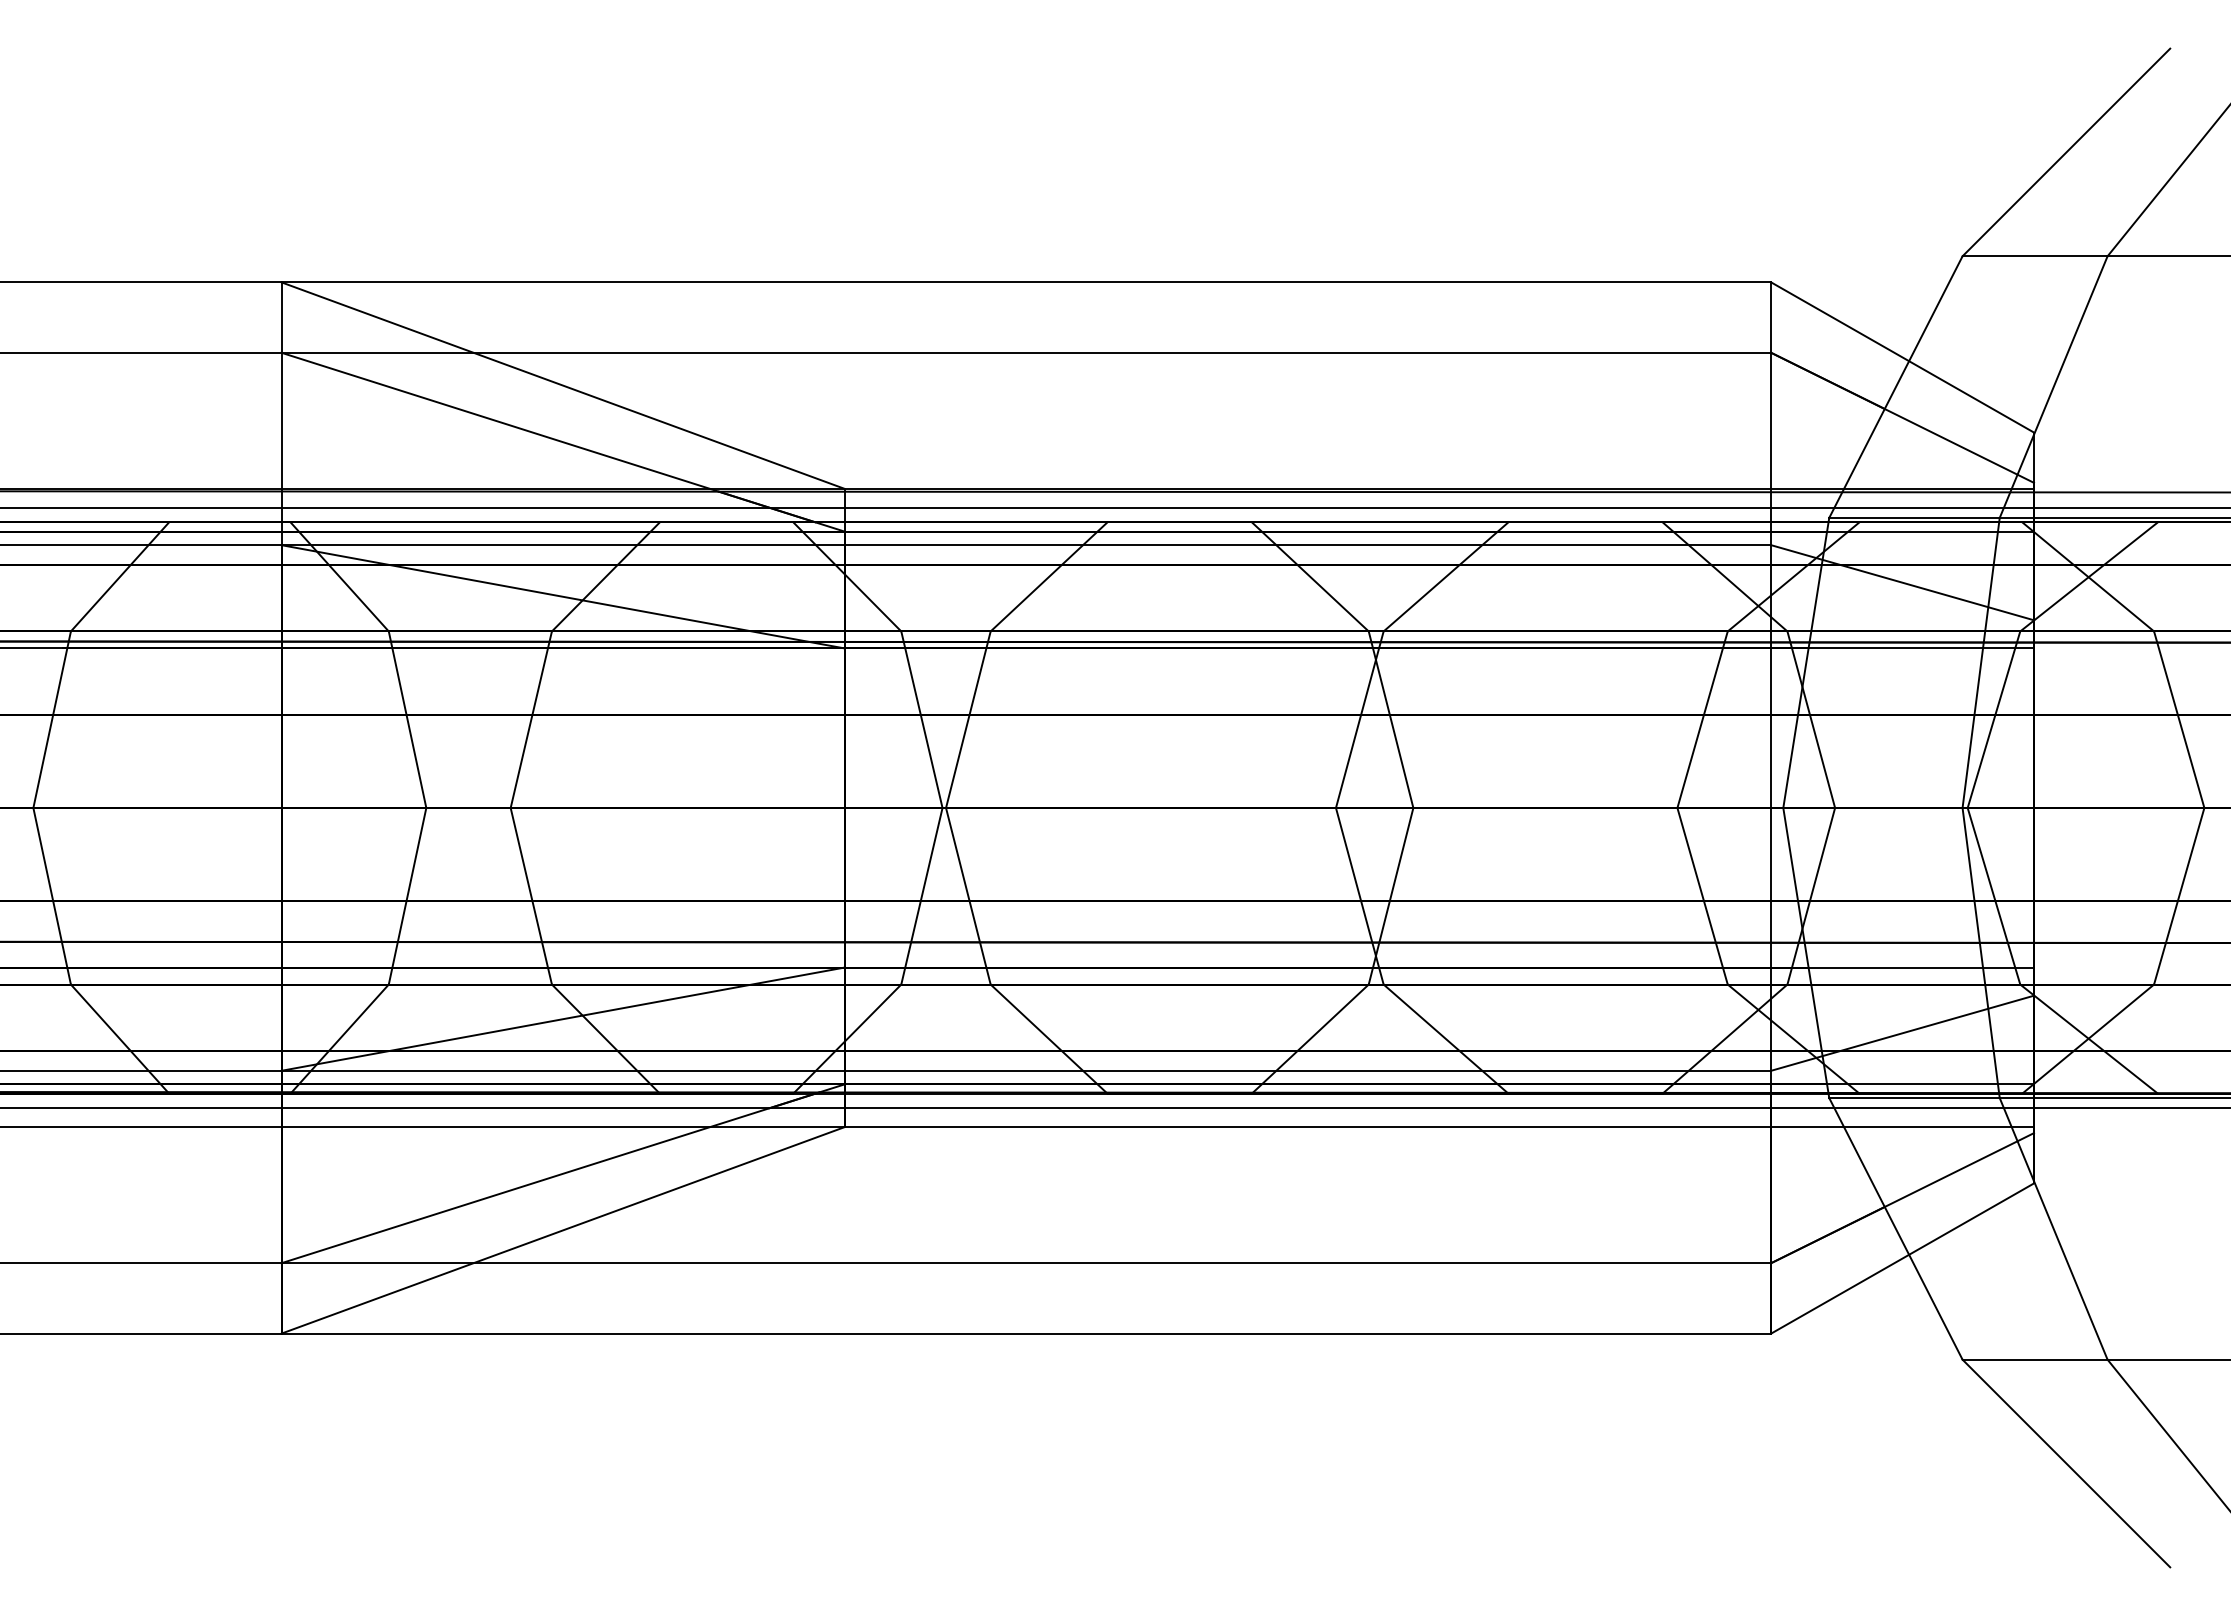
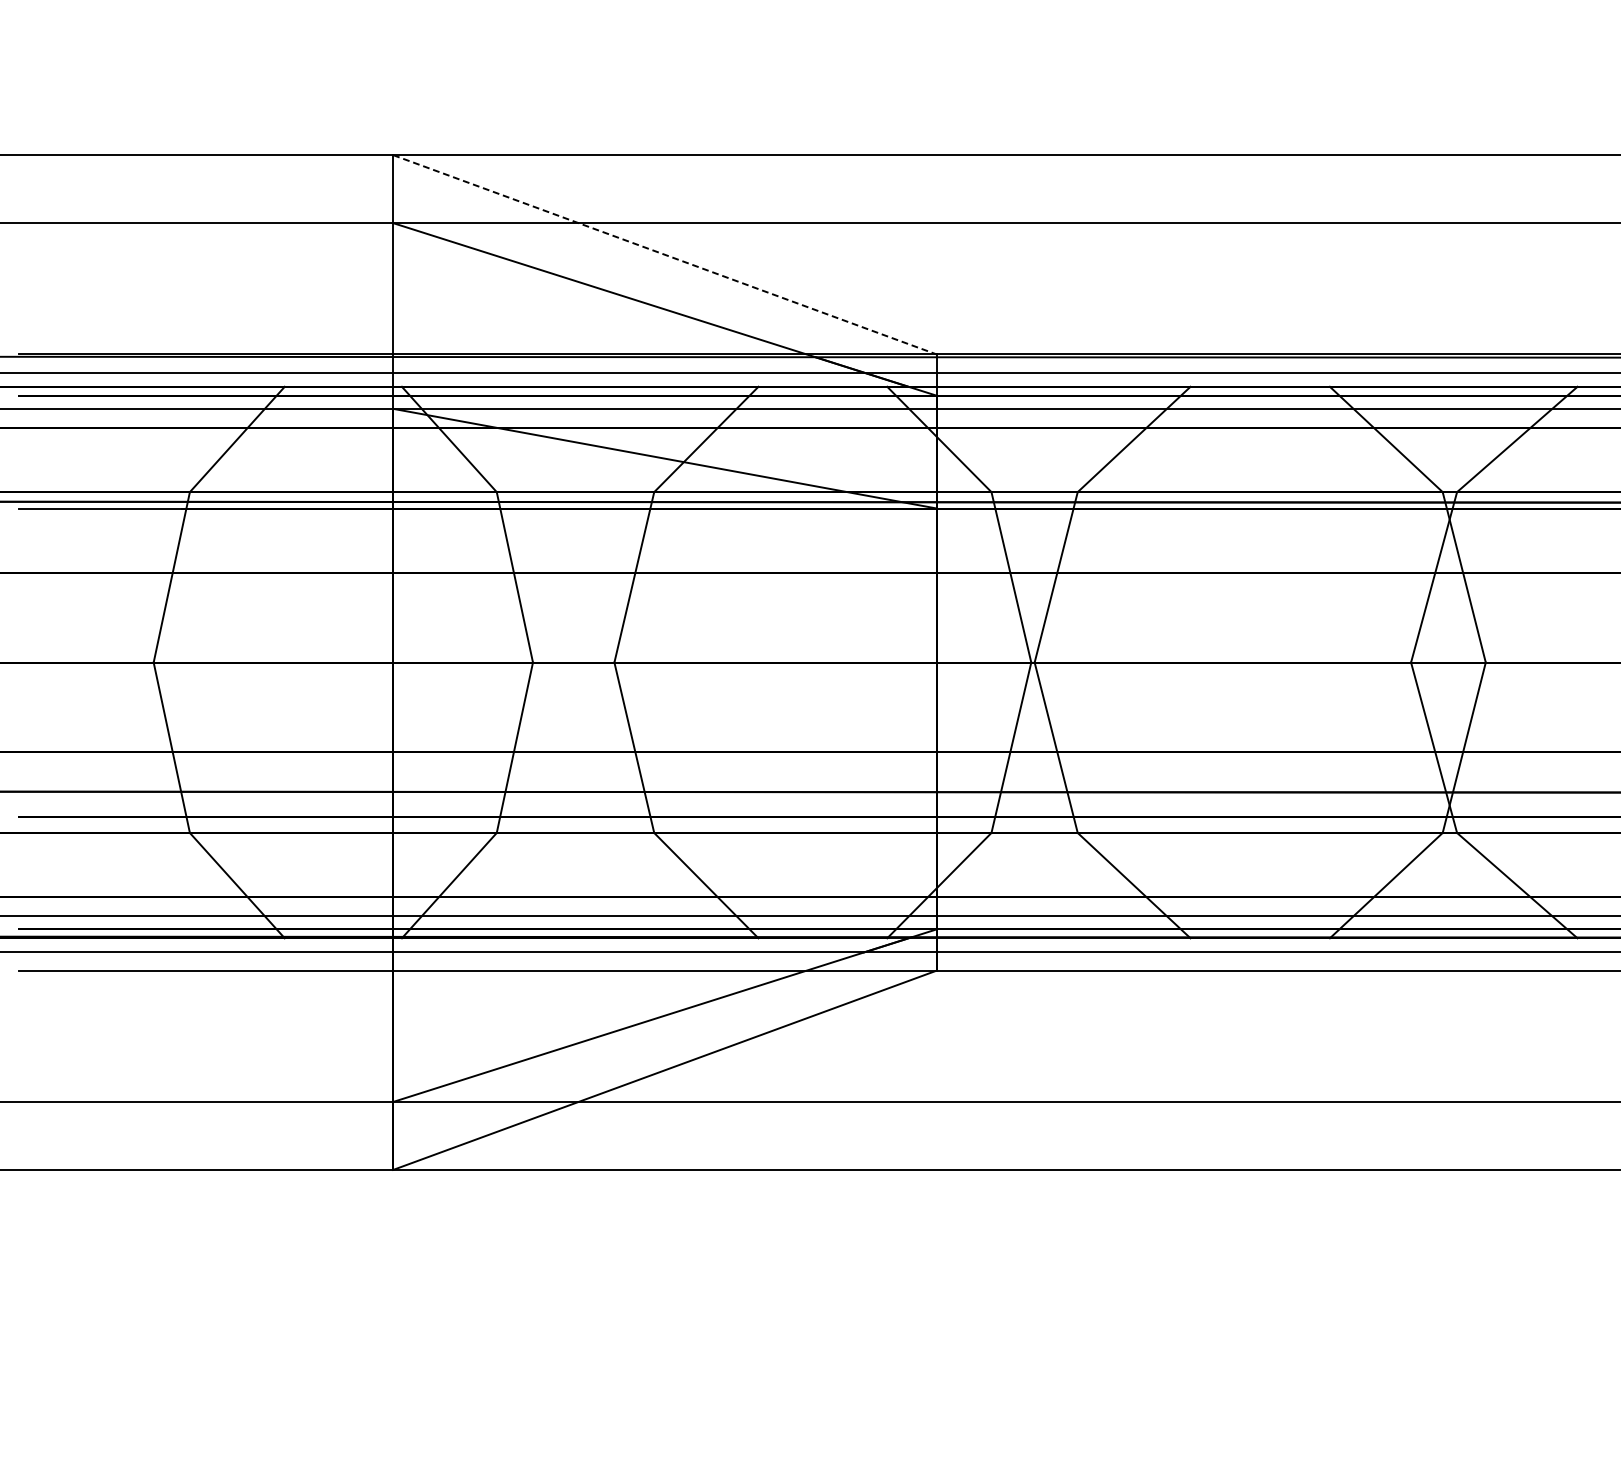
line: (563, 385) -> (665, 254), solid -> dashed
line: (562, 1018) -> (664, 865), removed

